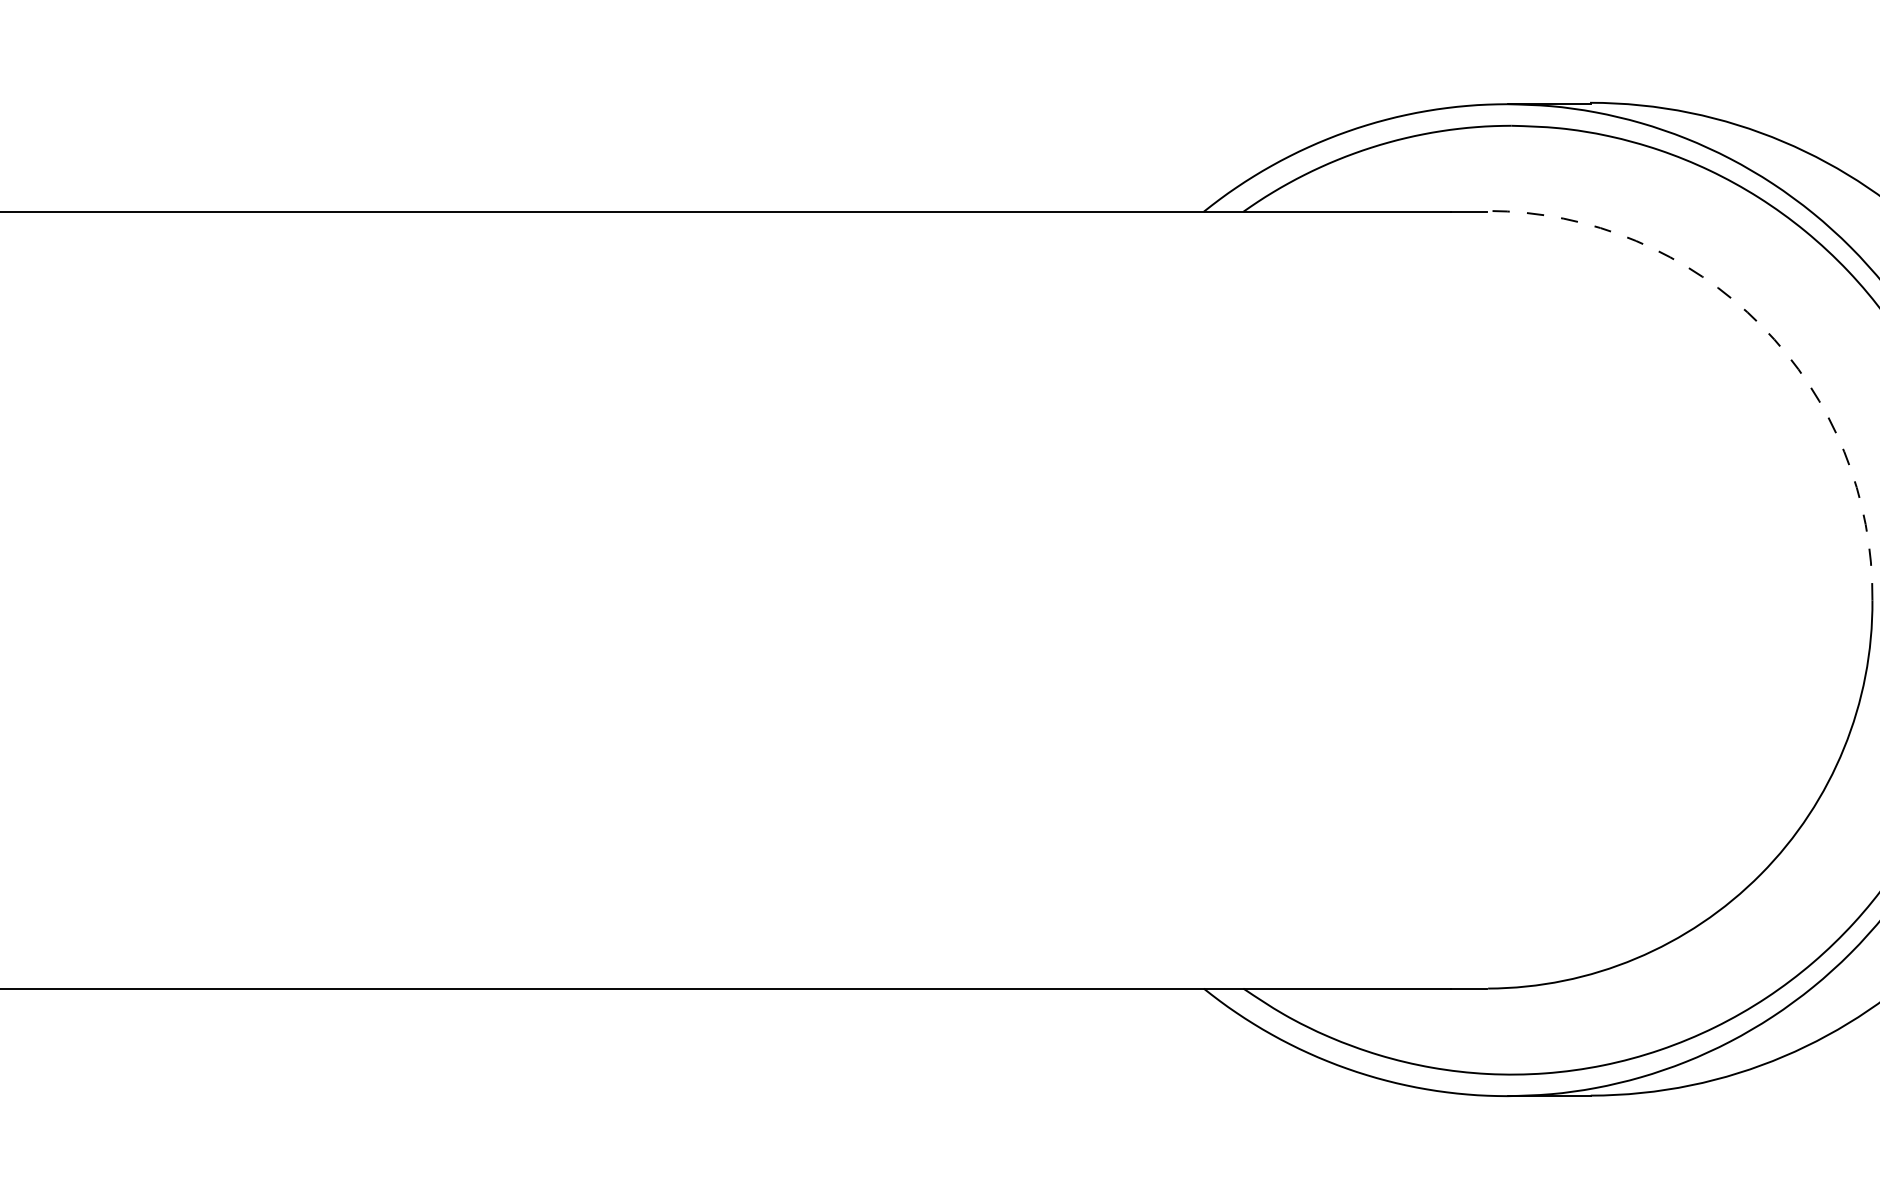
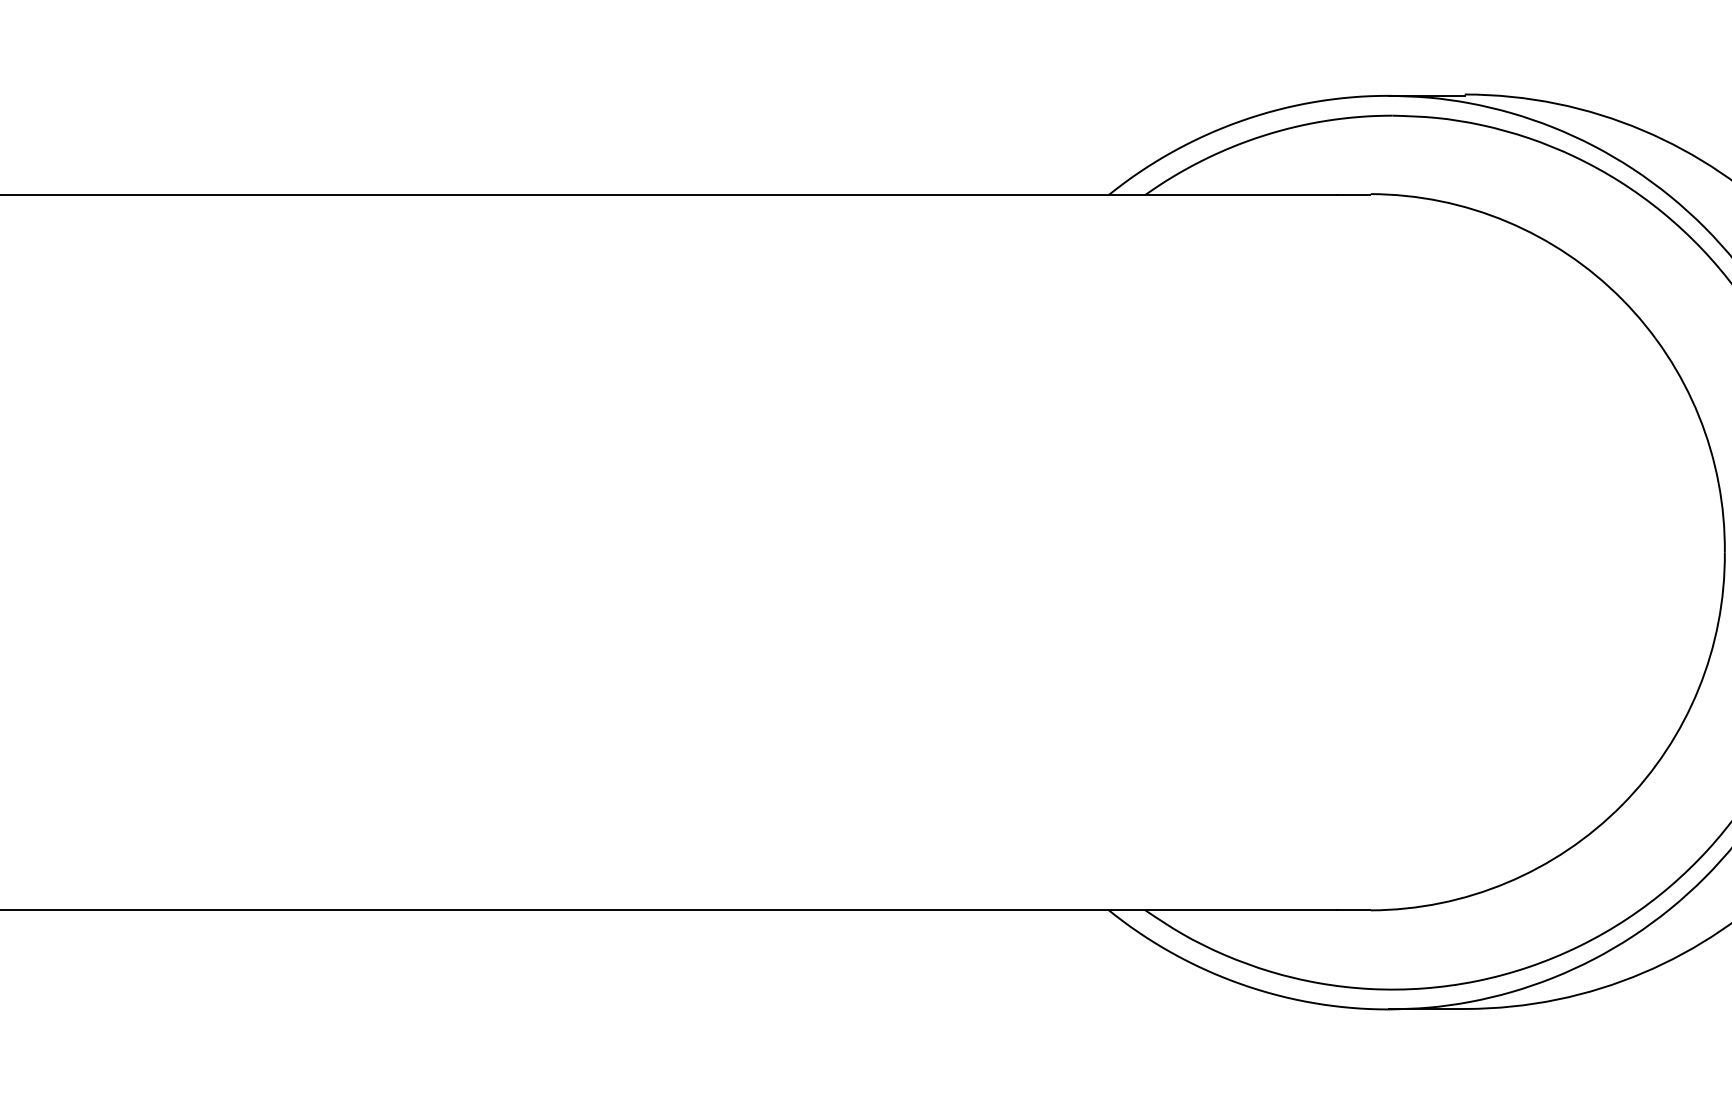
arc: (1761, 325) -> (1622, 299), dashed -> solid

